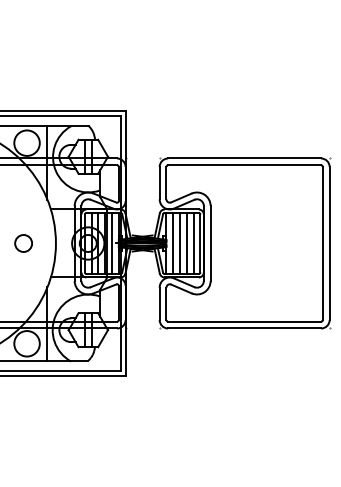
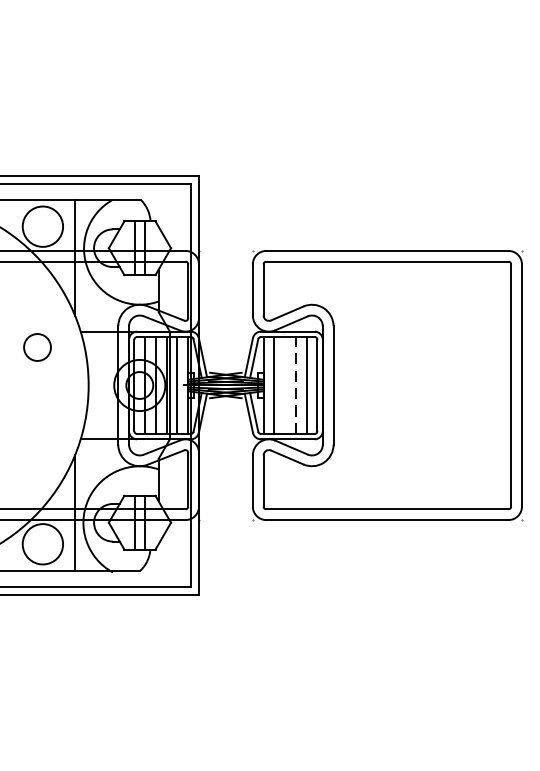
circle: (23, 243) -> (37, 347), moved
line: (180, 243) -> (285, 385), removed
line: (186, 243) -> (295, 385), solid -> dashed

